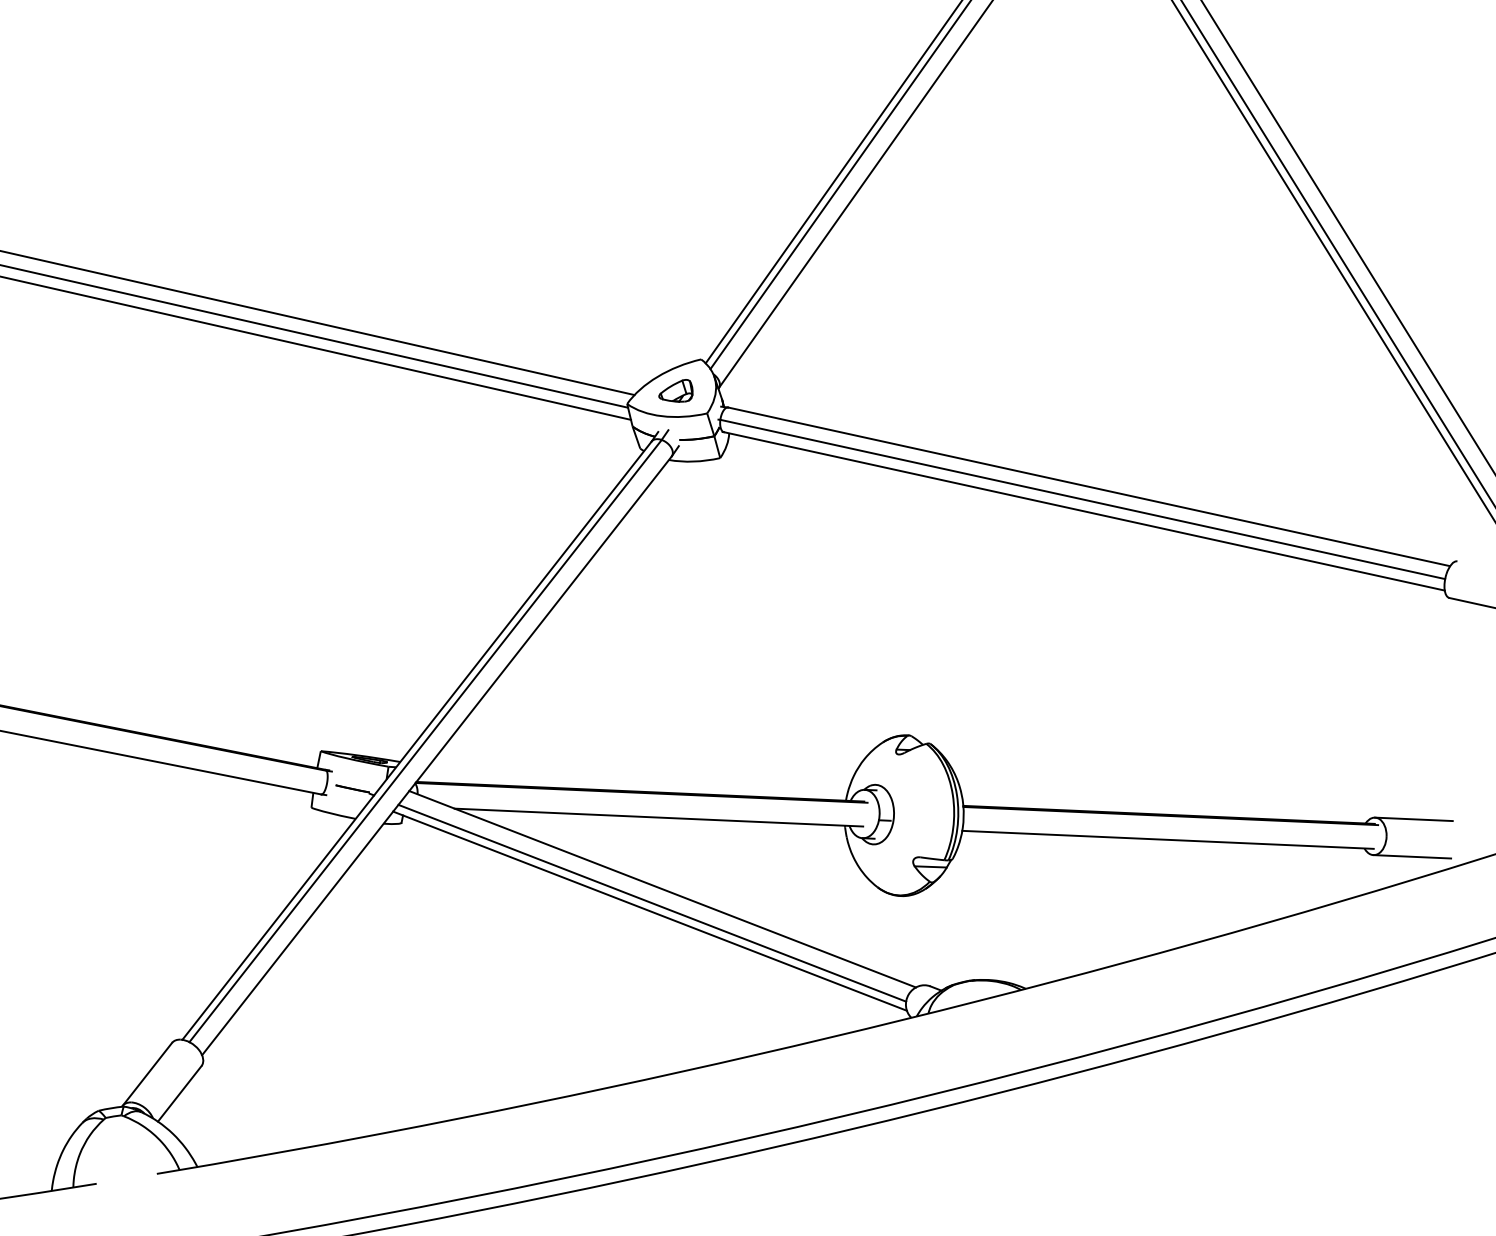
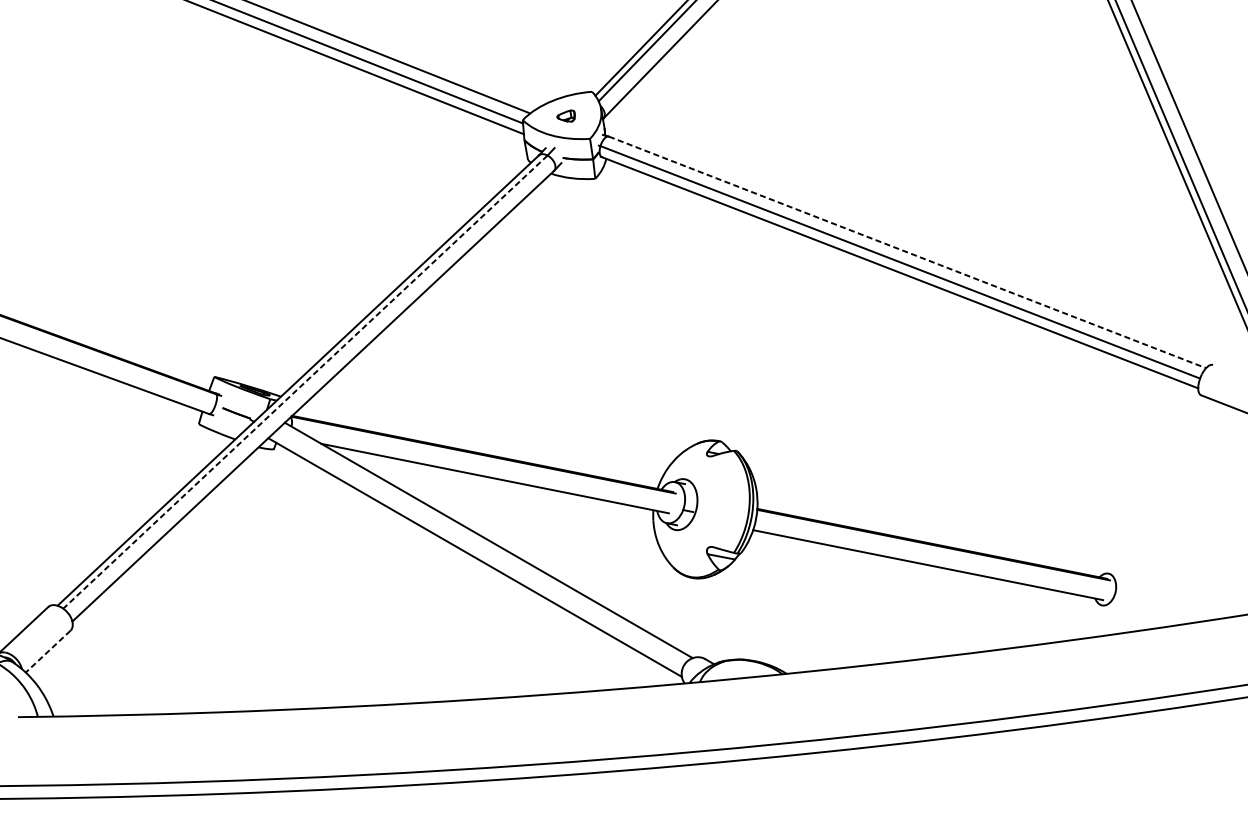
part: (675, 390) -> (565, 115), size x0.6
line: (1089, 486) -> (907, 252), solid -> dashed
line: (425, 741) -> (305, 382), solid -> dashed
line: (1413, 819) -> (1141, 580), removed
line: (1412, 856) -> (1135, 611), removed
line: (652, 902) -> (478, 550), removed
line: (179, 1094) -> (47, 652), solid -> dashed

